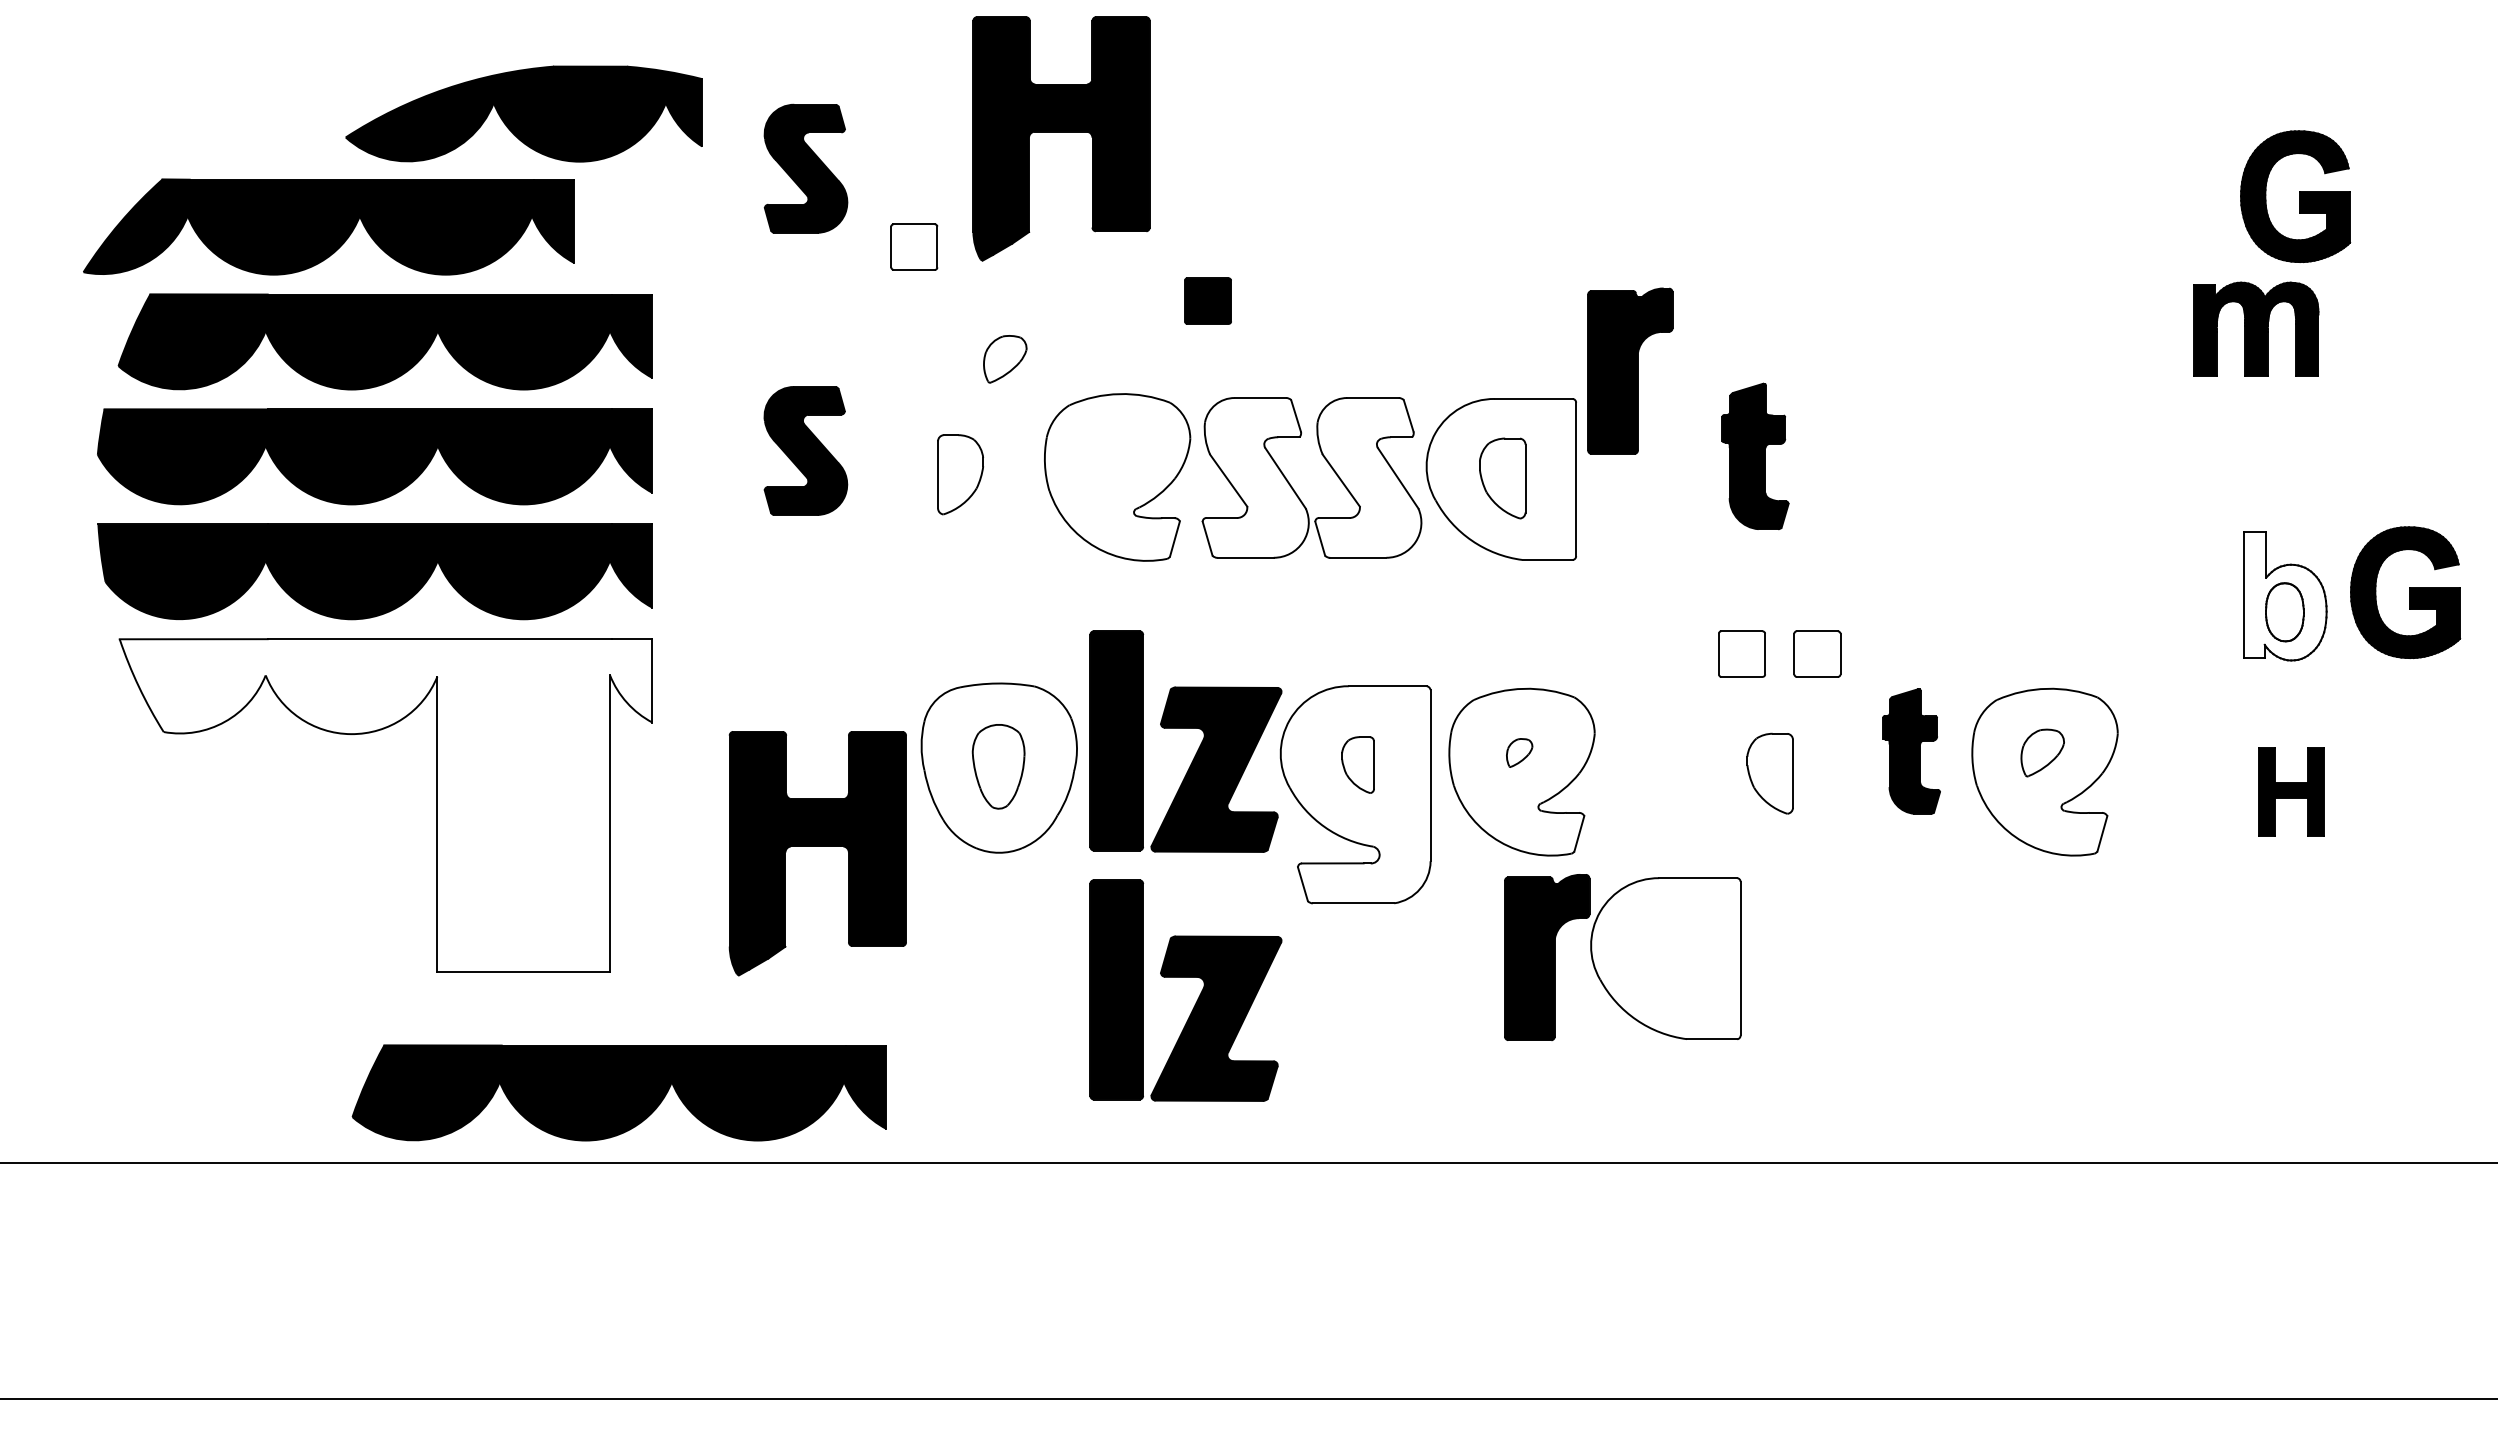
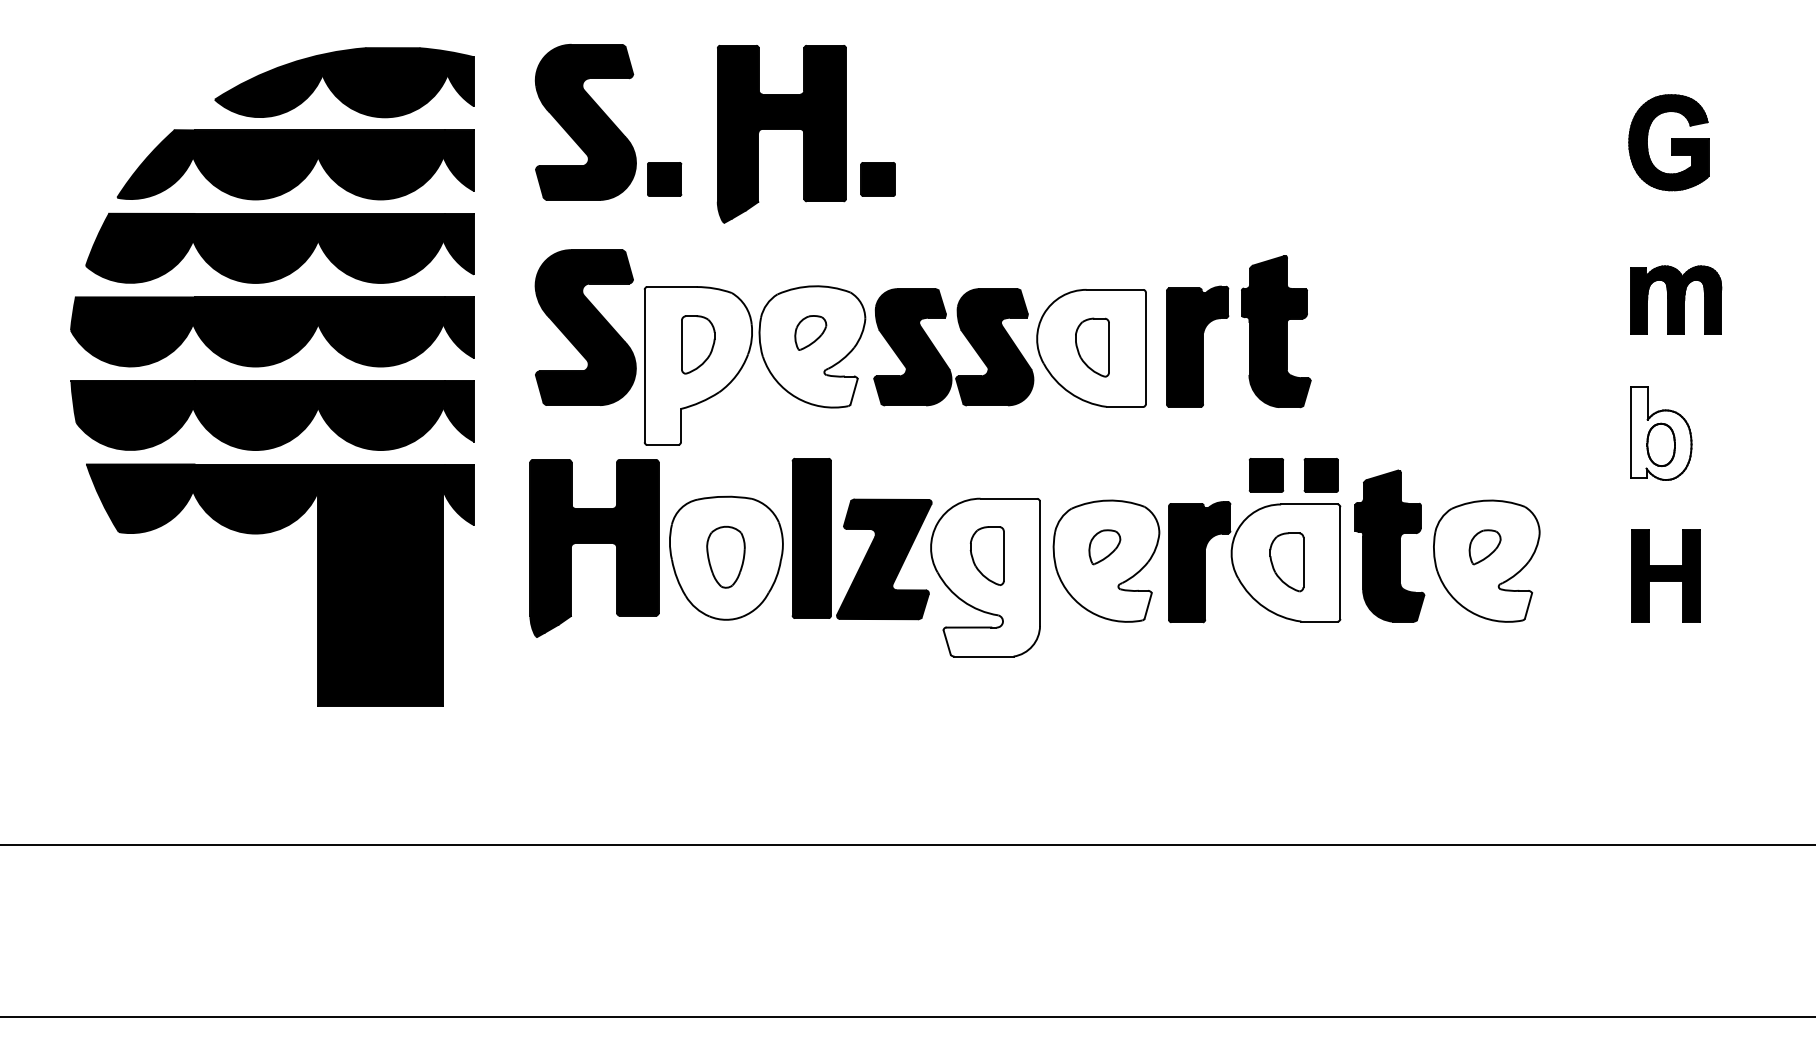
part: (523, 113) -> (344, 82), moved
part: (1061, 138) -> (781, 133), moved
part: (805, 168) -> (585, 122), size x1.67
part: (328, 226) -> (295, 164), moved
fill: (914, 246) -> (664, 178), added
part: (1207, 300) -> (877, 178), moved
part: (2256, 328) -> (1676, 299), moved
part: (1005, 359) -> (810, 333), moved
part: (1630, 370) -> (1197, 346), moved
part: (805, 450) -> (585, 327), size x1.67
part: (1755, 456) -> (1276, 331), size x1.43
fill: (1255, 477) -> (912, 346), added
fill: (1368, 477) -> (994, 346), added
part: (960, 503) -> (698, 365), added
part: (2405, 592) -> (1748, 430), removed
fill: (1741, 653) -> (1266, 474), added
fill: (1817, 653) -> (1321, 474), added
part: (1911, 751) -> (1389, 546), size x1.67
part: (1519, 752) -> (1104, 546), size x1.67
part: (1357, 764) -> (986, 555), size x1.43
part: (2291, 791) -> (1666, 575), size x1.43
fill: (385, 805) -> (280, 585), added
part: (817, 846) -> (594, 543), moved
part: (1622, 957) -> (1254, 562), moved
part: (1185, 977) -> (861, 710), removed
part: (618, 1092) -> (449, 794), removed

